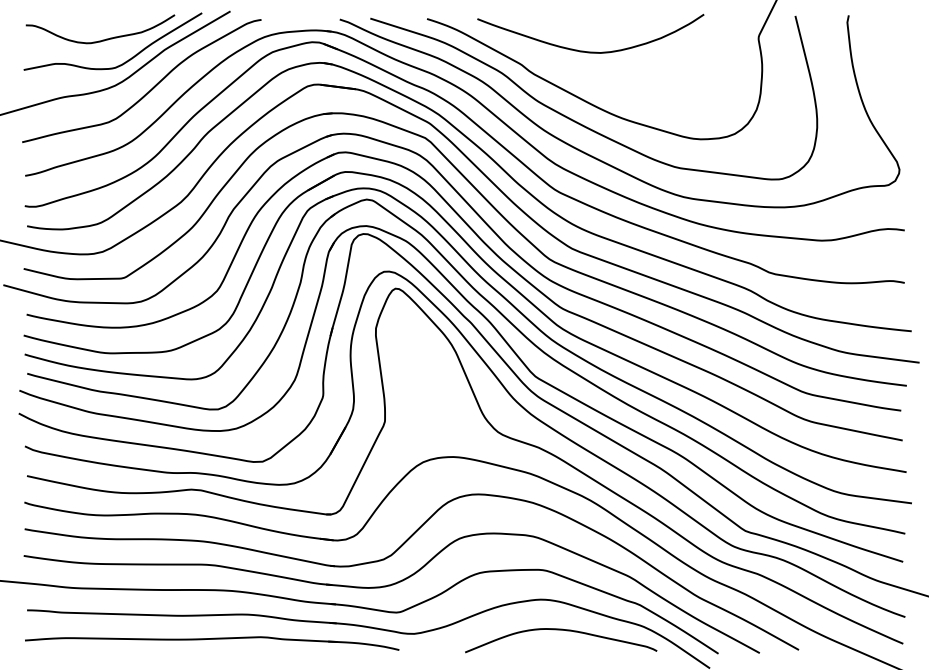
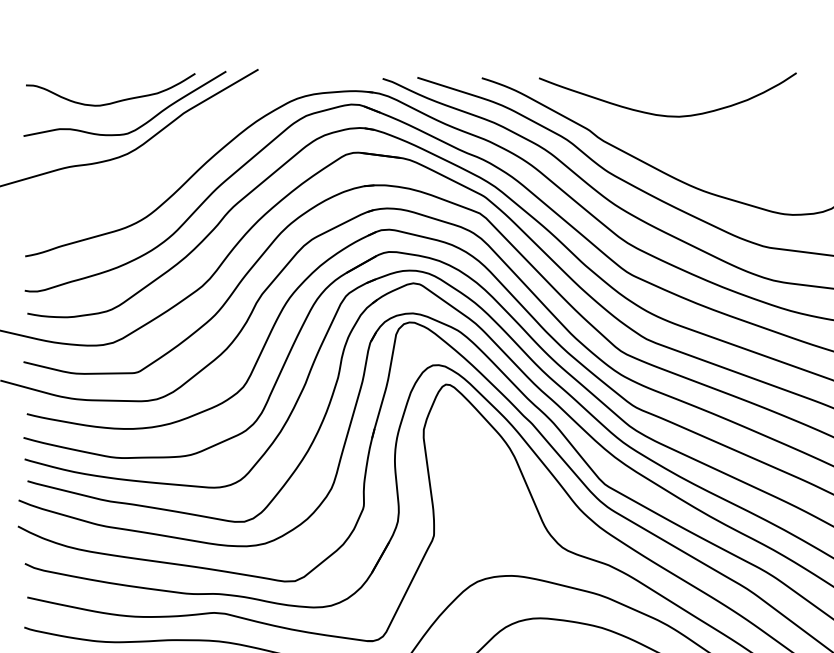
curve: (150, 89) -> (167, 158), removed

